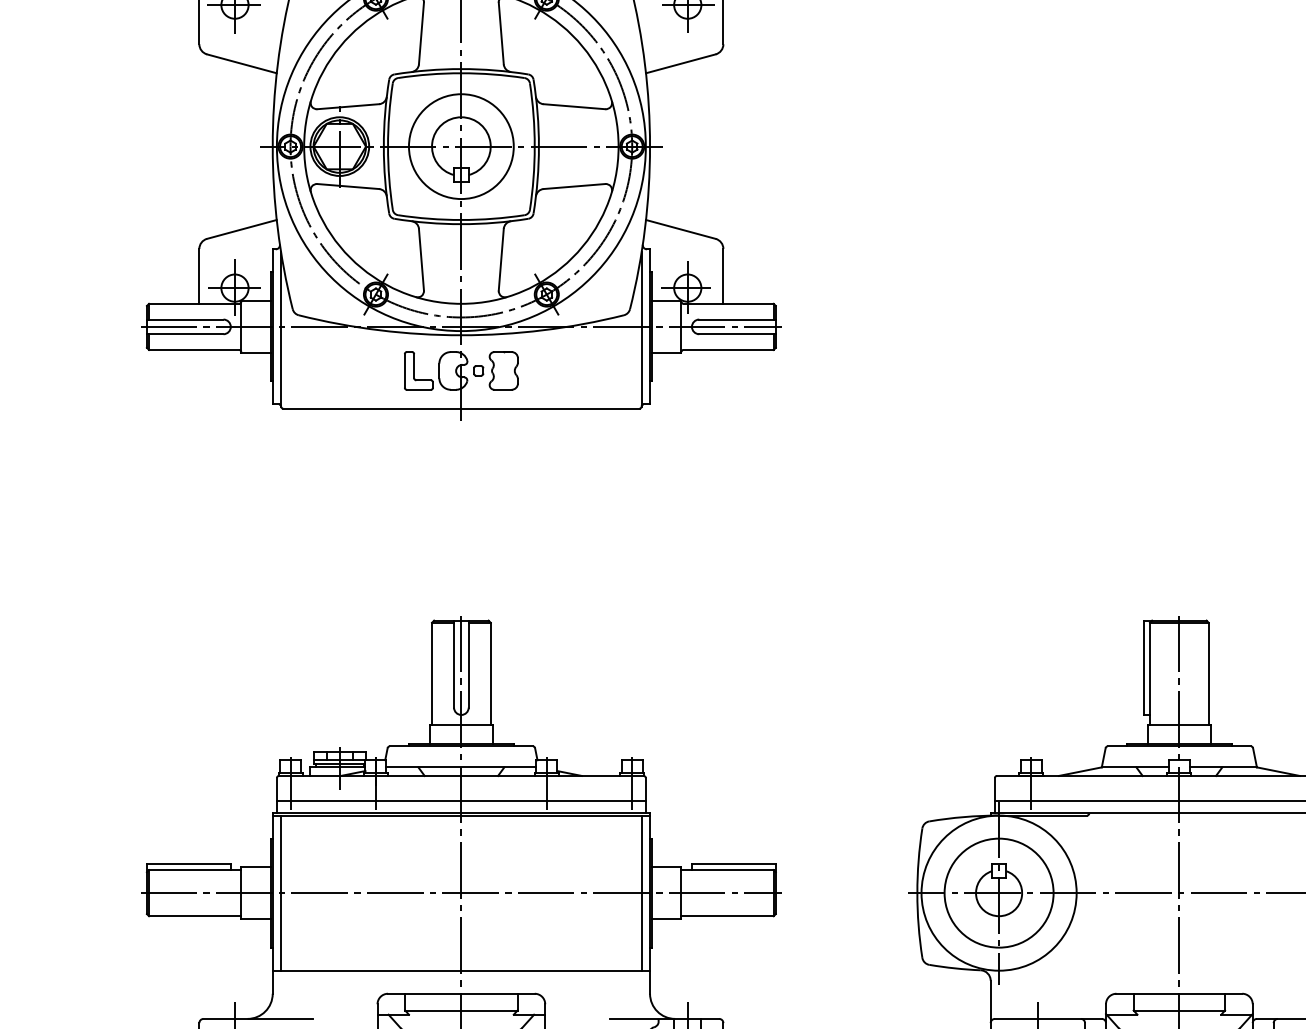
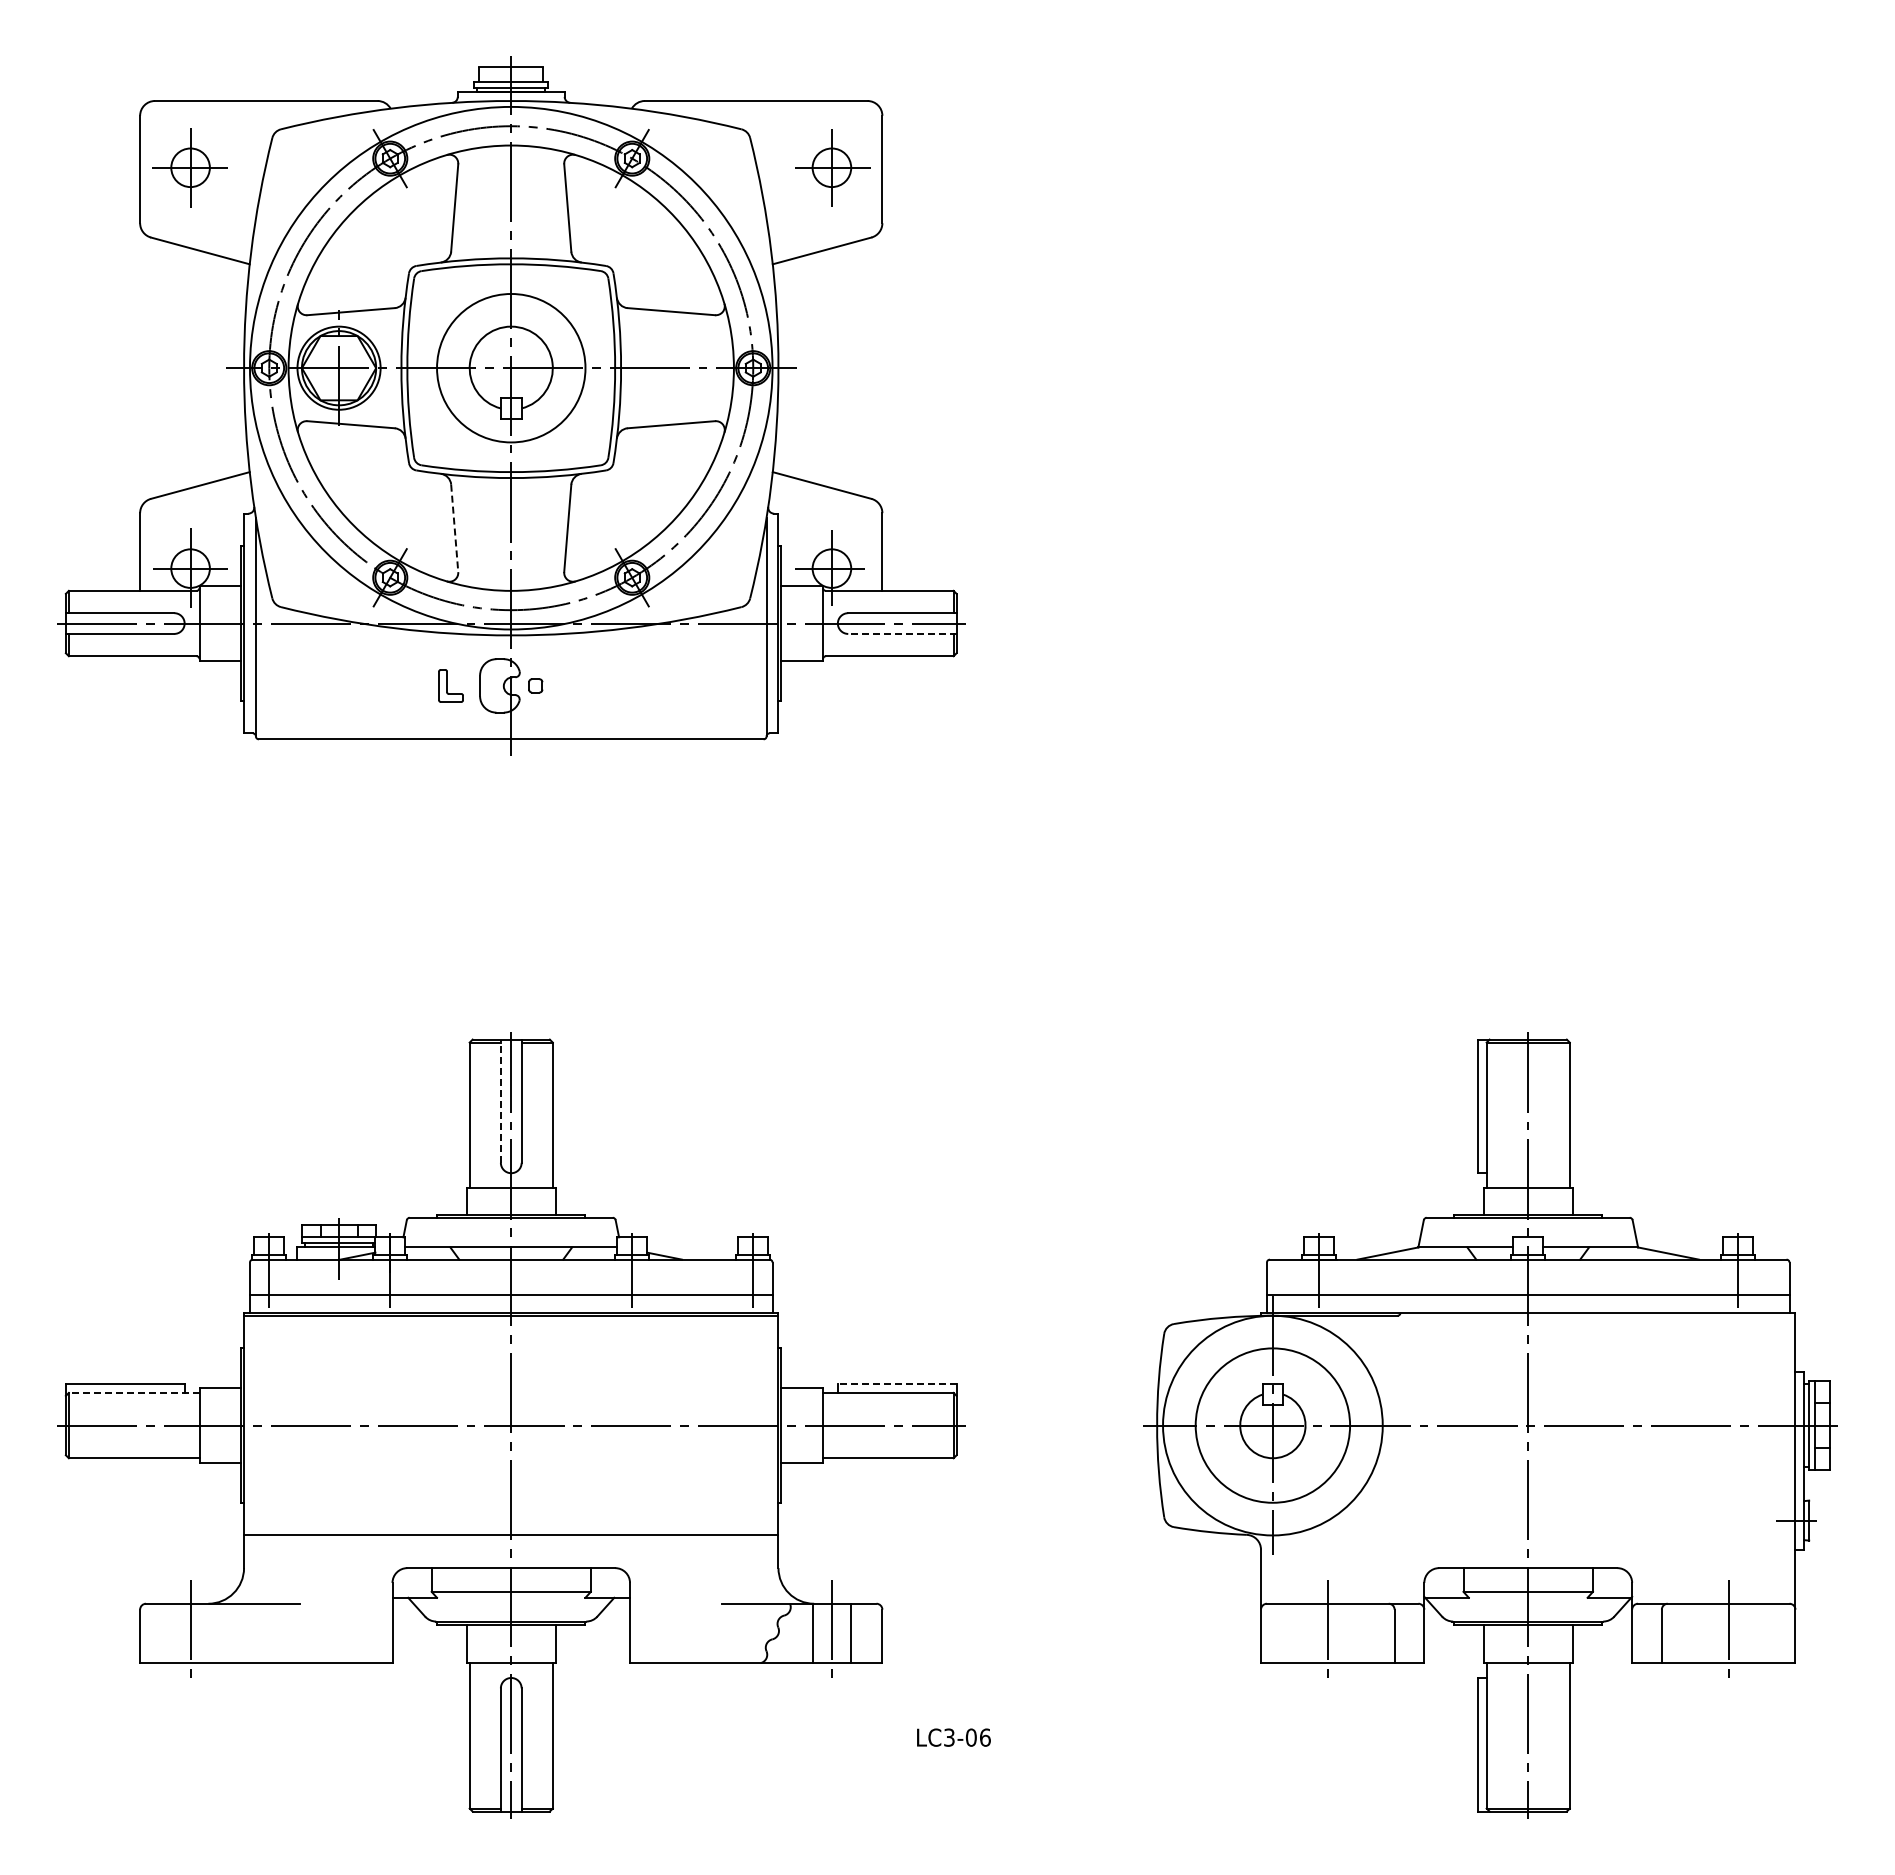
line: (421, 259) -> (454, 528), solid -> dashed
line: (736, 333) -> (901, 633), solid -> dashed
part: (418, 370) -> (450, 685), size x0.6
part: (503, 370) -> (571, 685), removed
line: (453, 664) -> (500, 1101), solid -> dashed
line: (733, 864) -> (896, 1384), solid -> dashed
line: (194, 869) -> (133, 1392), solid -> dashed
line: (280, 893) -> (255, 1425), removed
line: (641, 893) -> (766, 1425), removed

